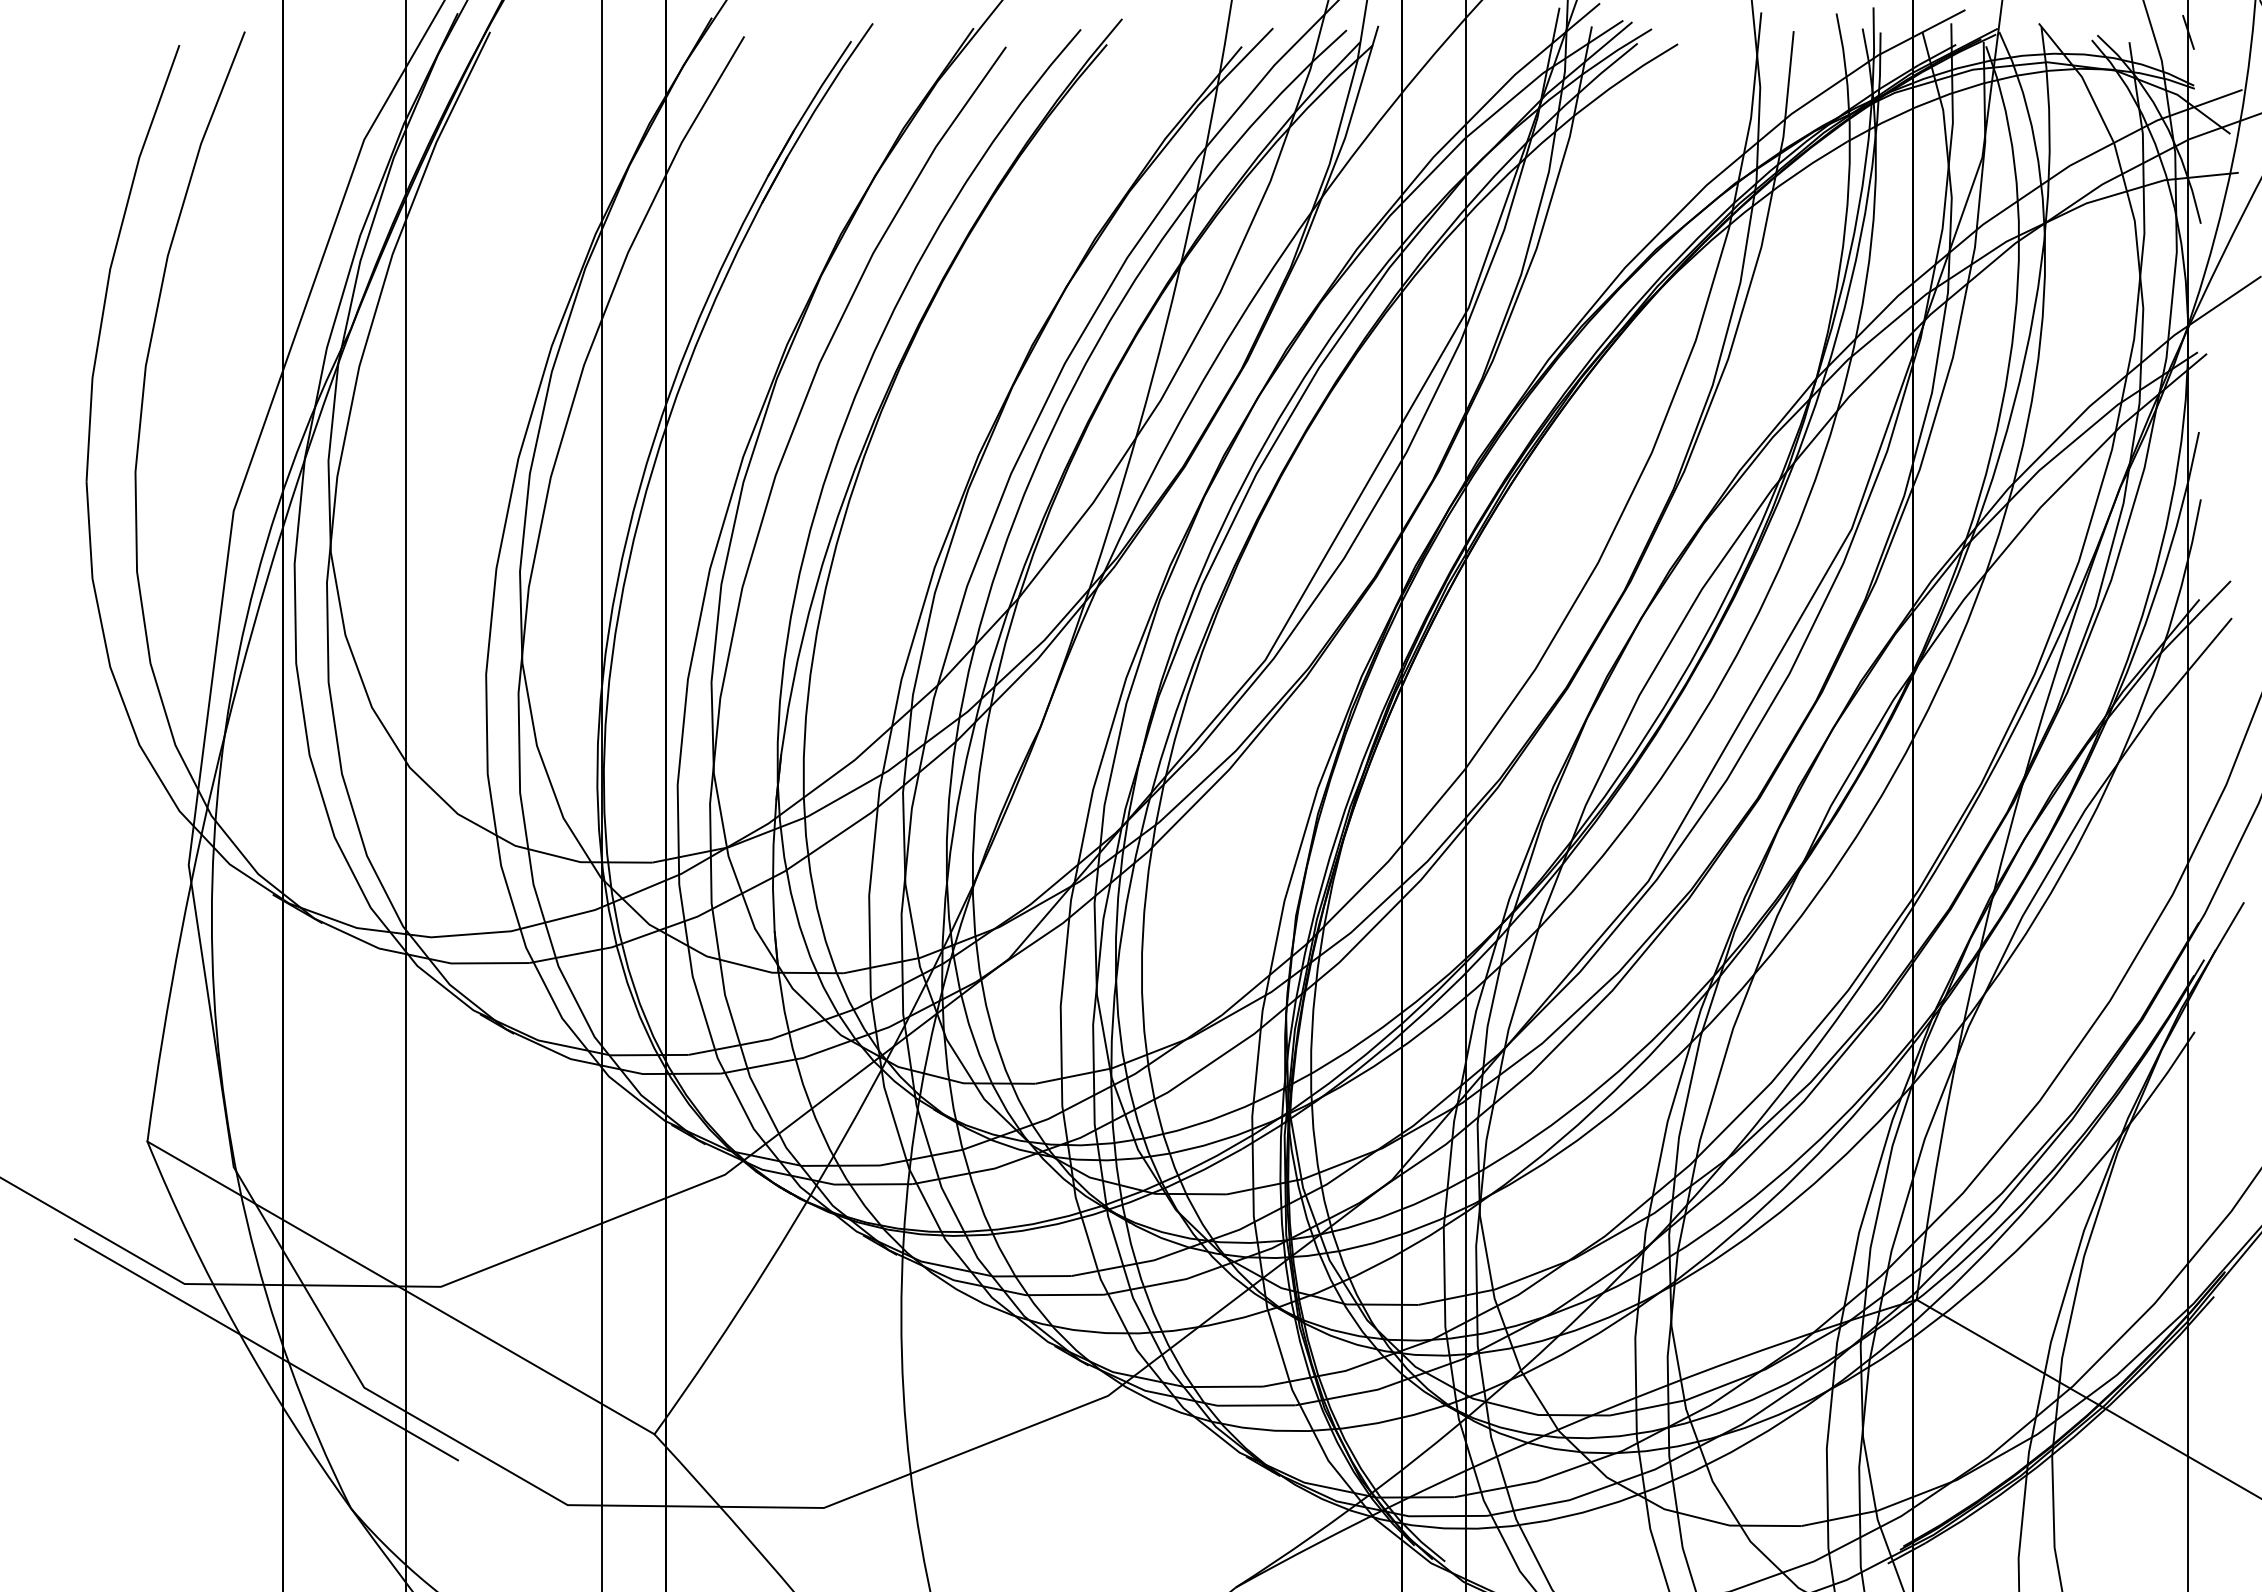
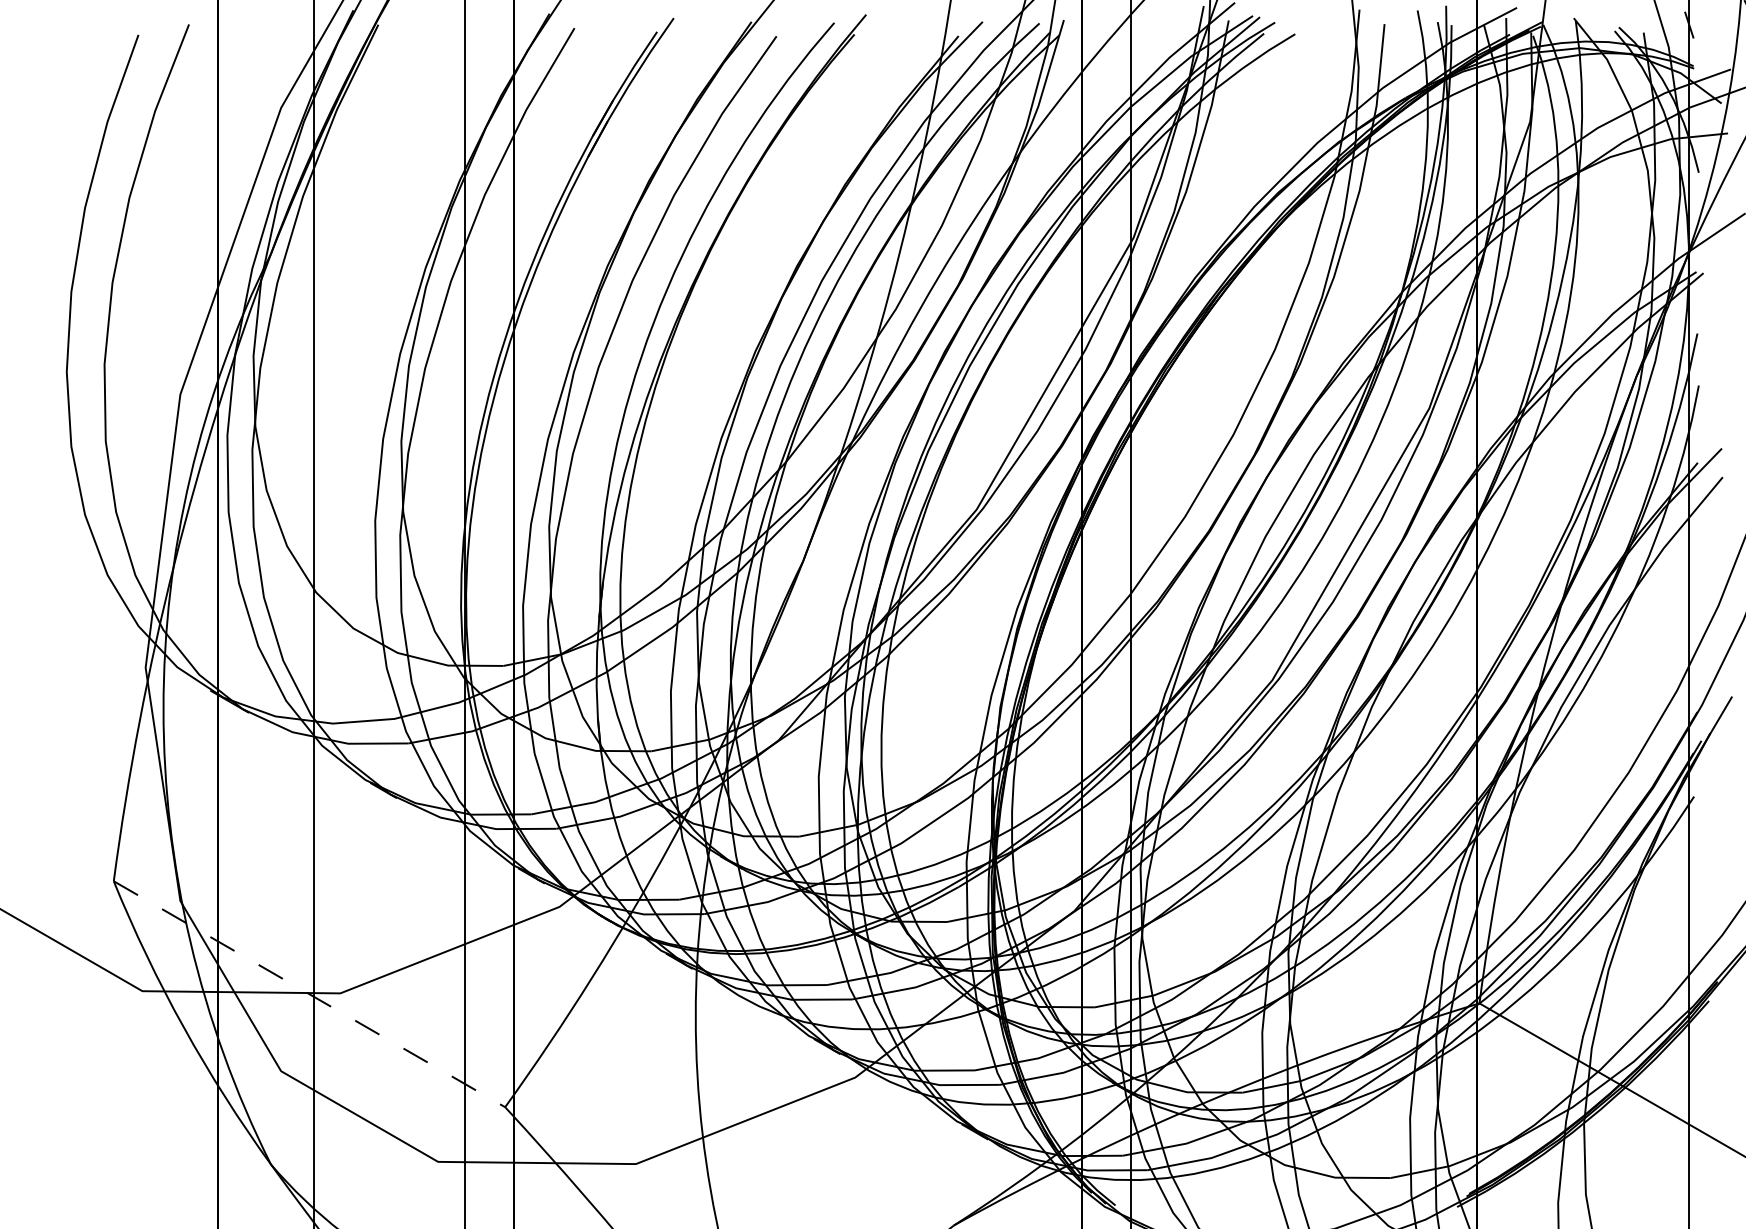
line: (400, 1287) -> (309, 993), solid -> dashed
line: (266, 1349) -> (205, 1041), removed

